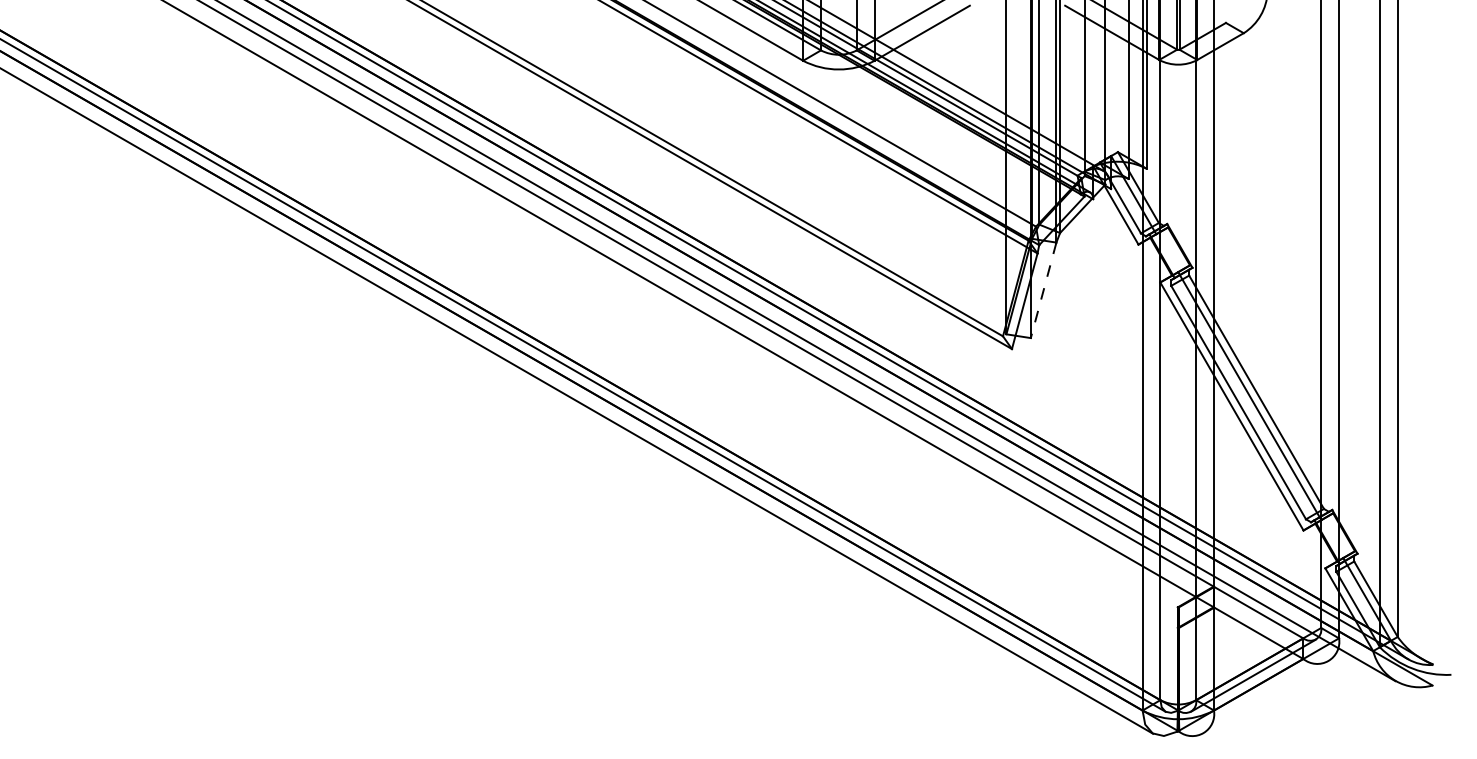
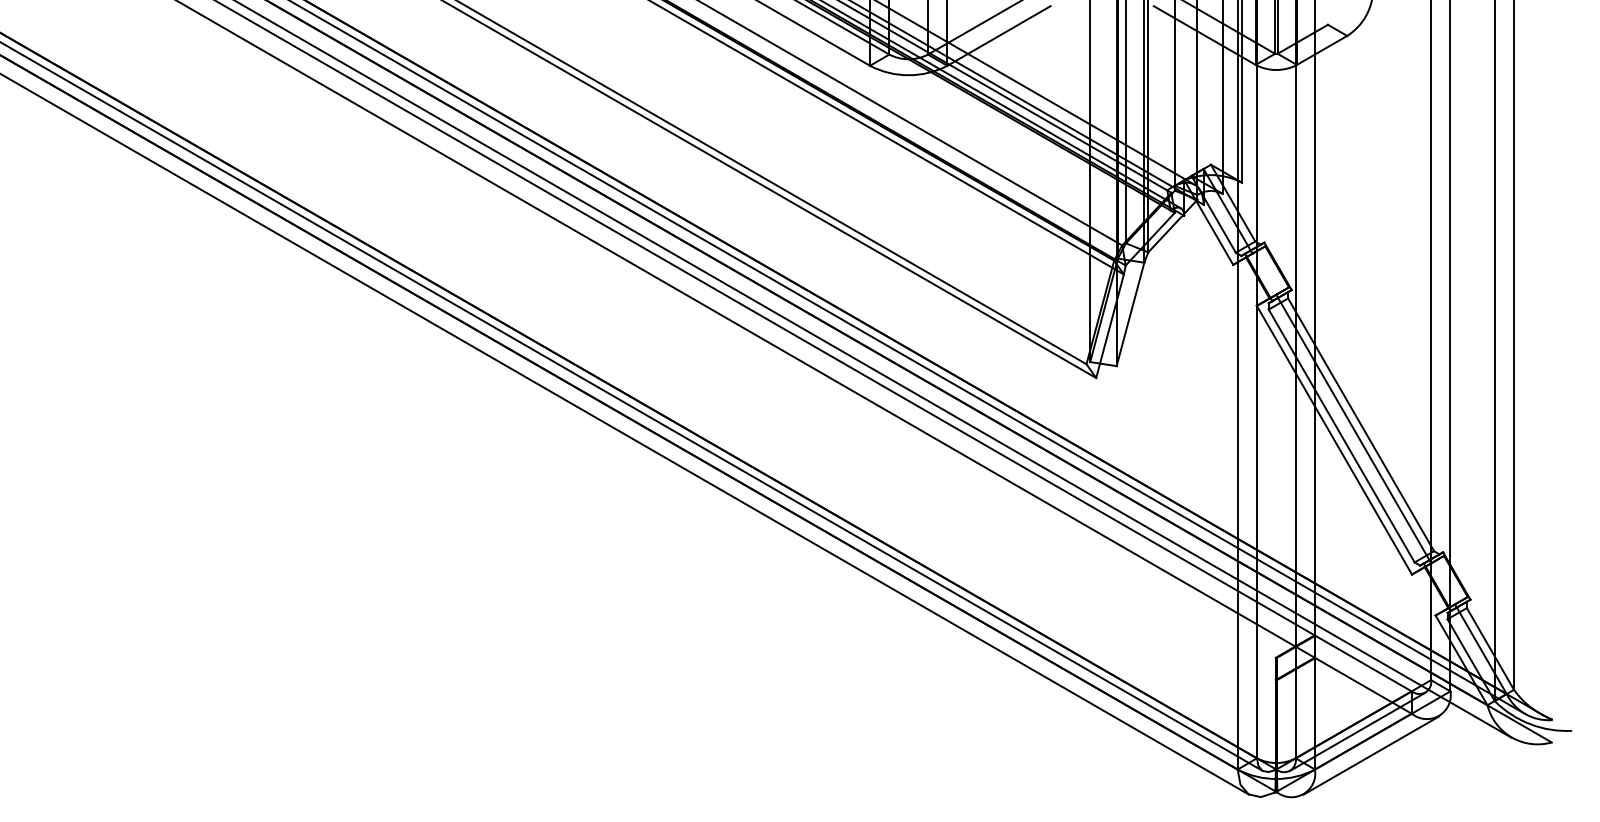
line: (1043, 290) -> (1130, 314), dashed -> solid
line: (1265, 697) -> (1370, 755), added

